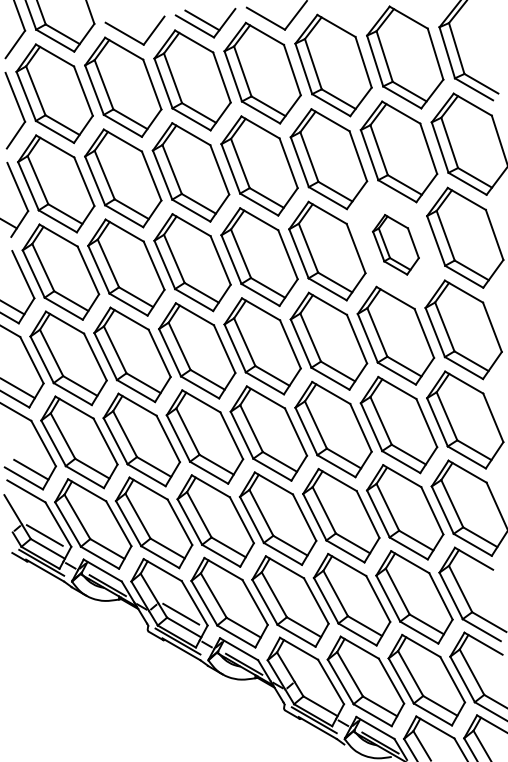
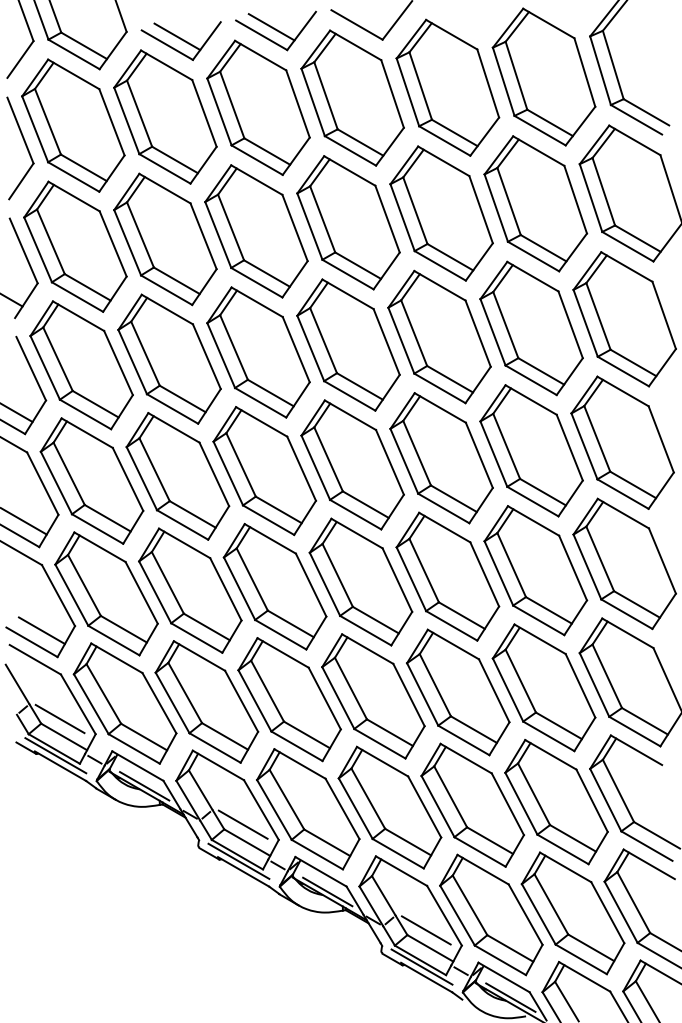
line: (132, 27) -> (177, 36), added
part: (395, 244) -> (531, 328), size x1.67
line: (317, 692) -> (426, 929), added

